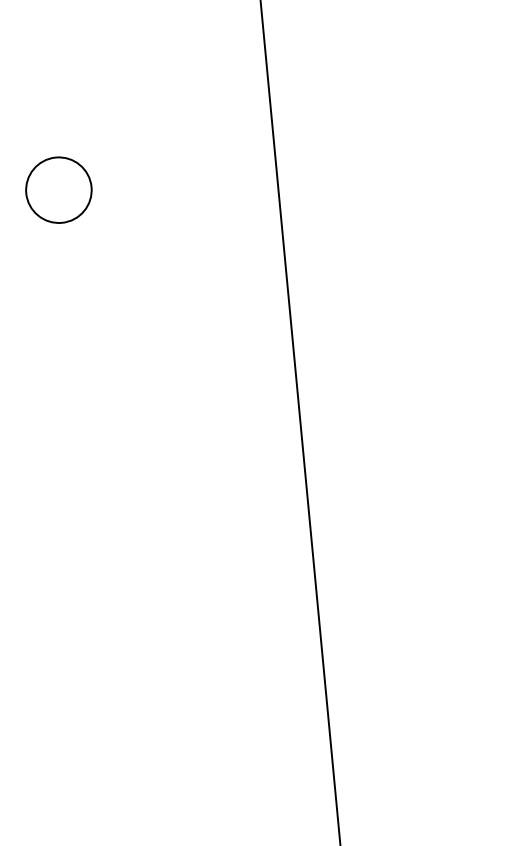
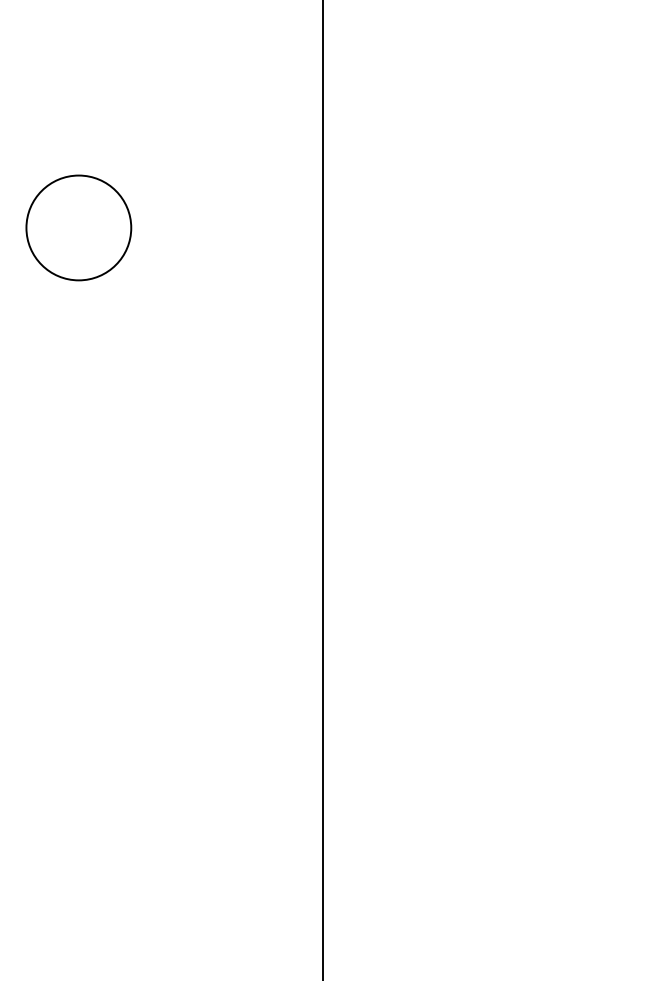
circle: (58, 189) -> (78, 227), size x1.43

